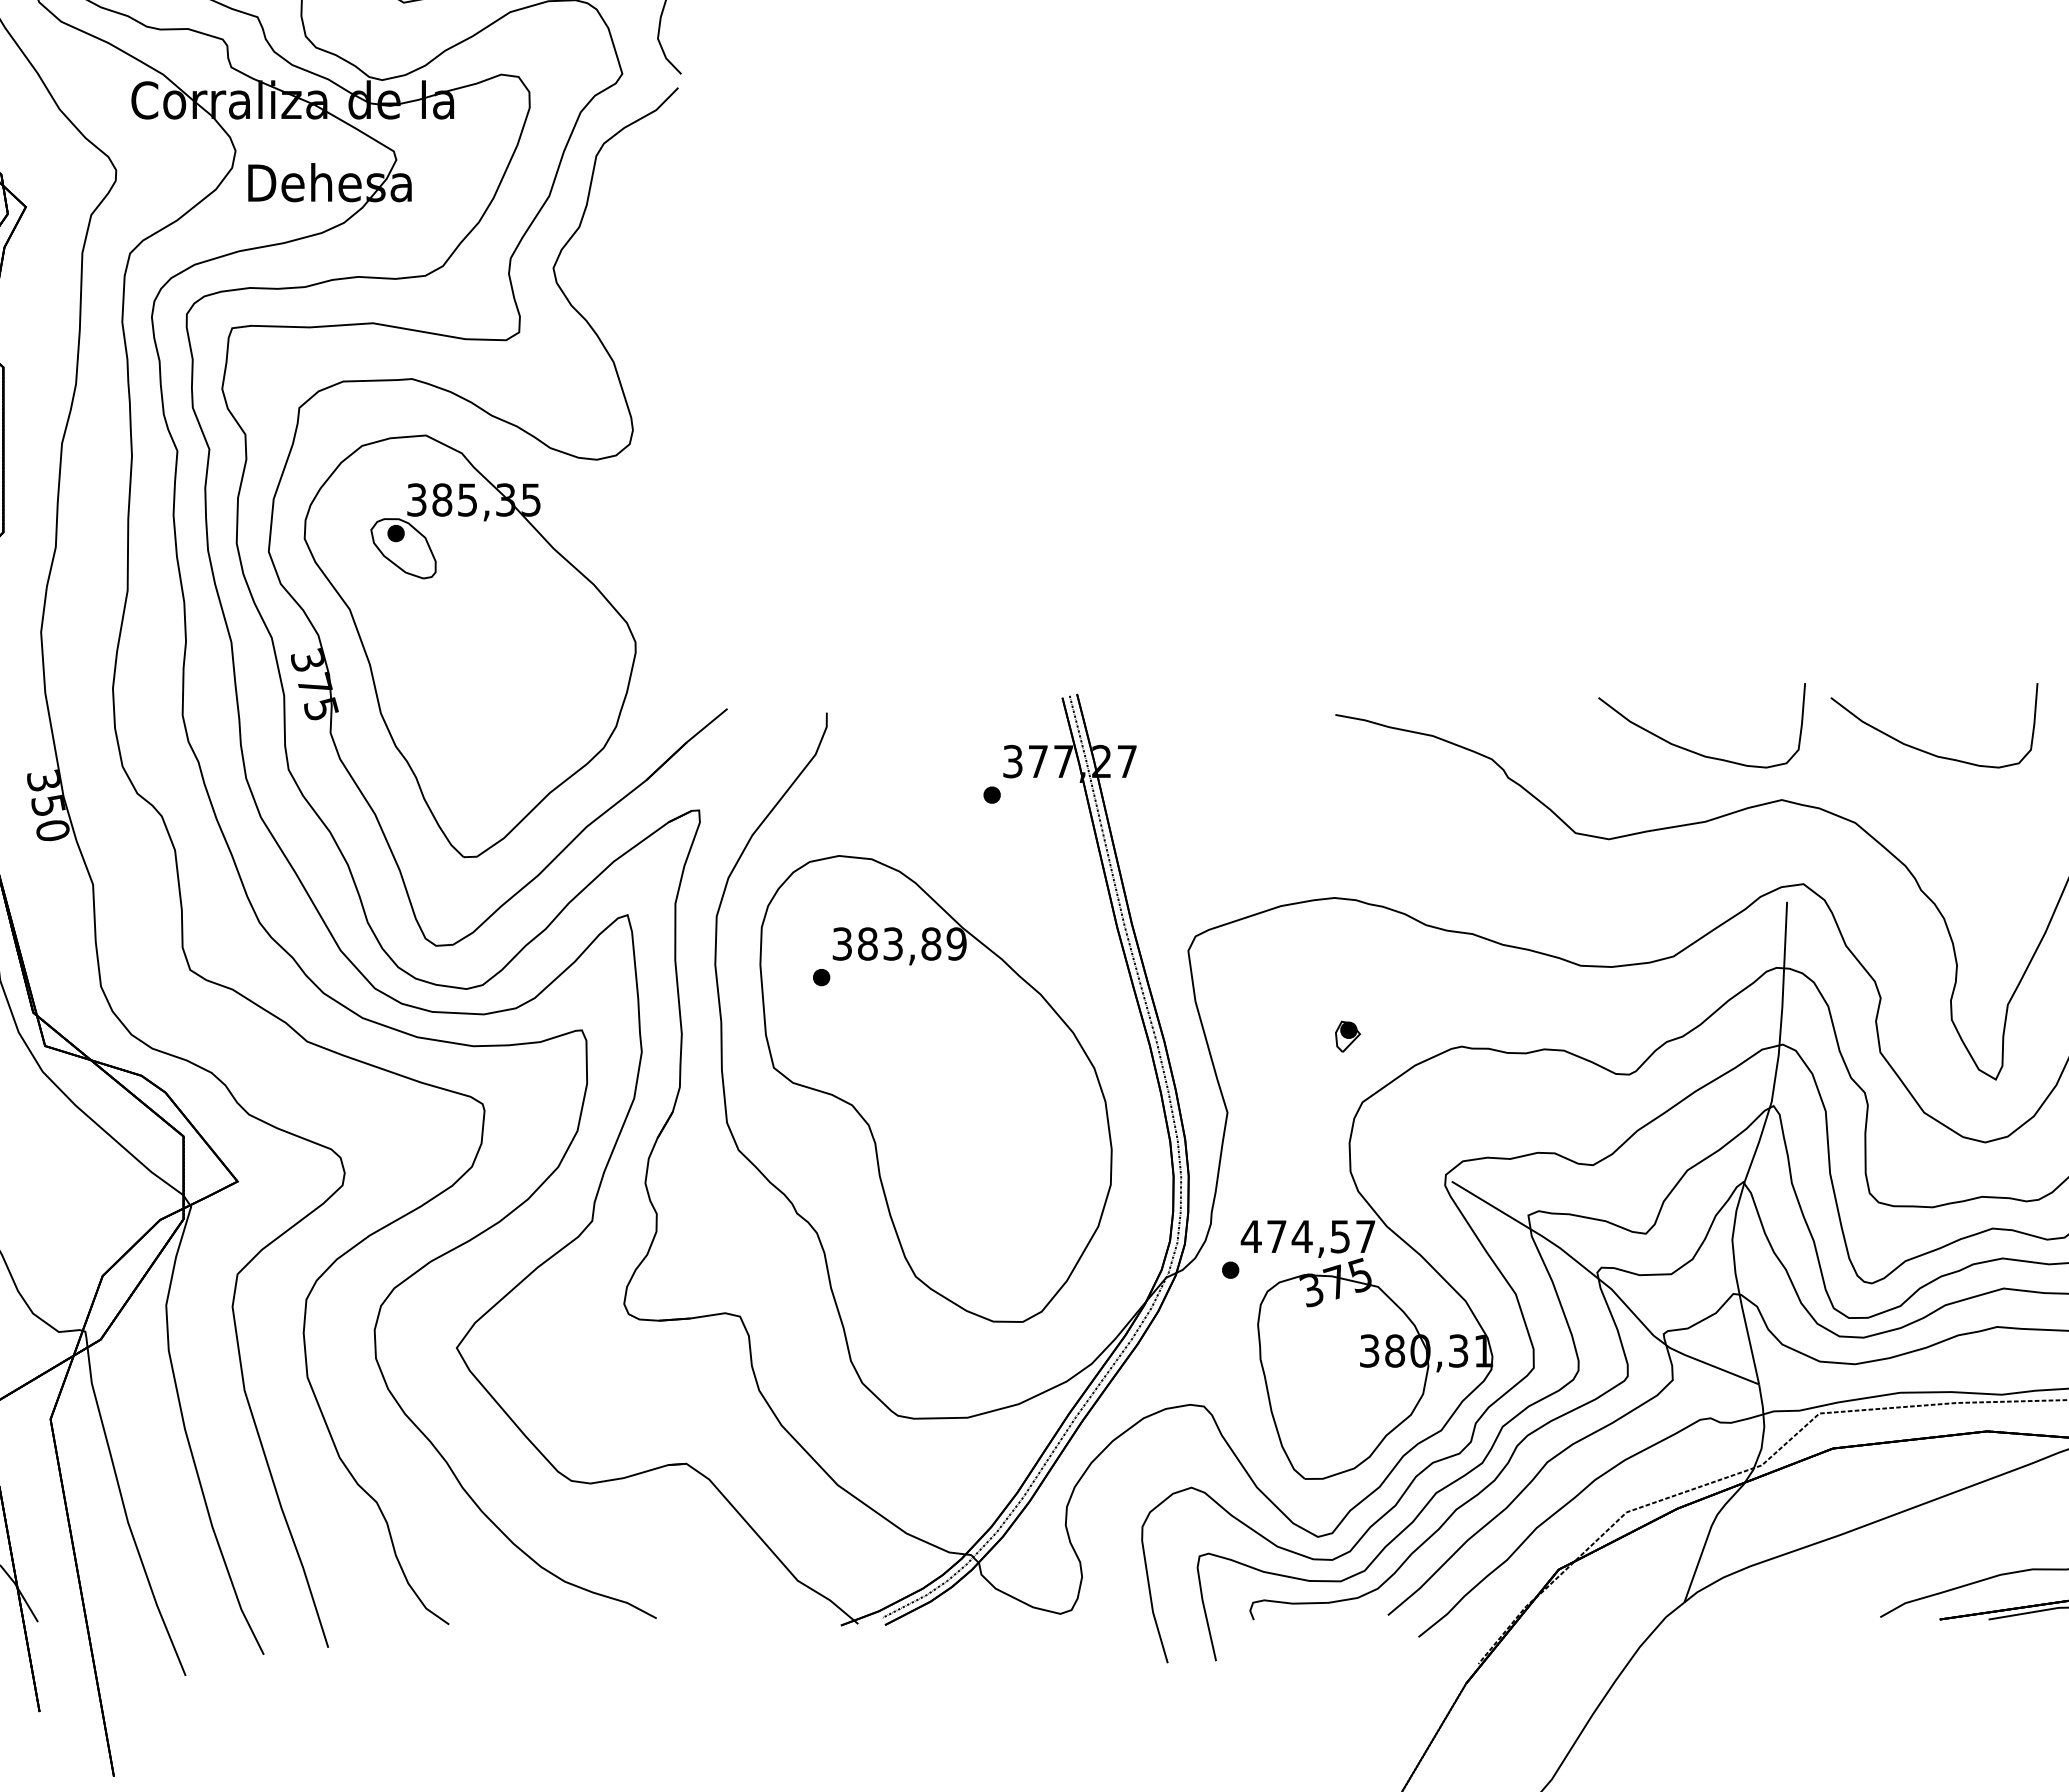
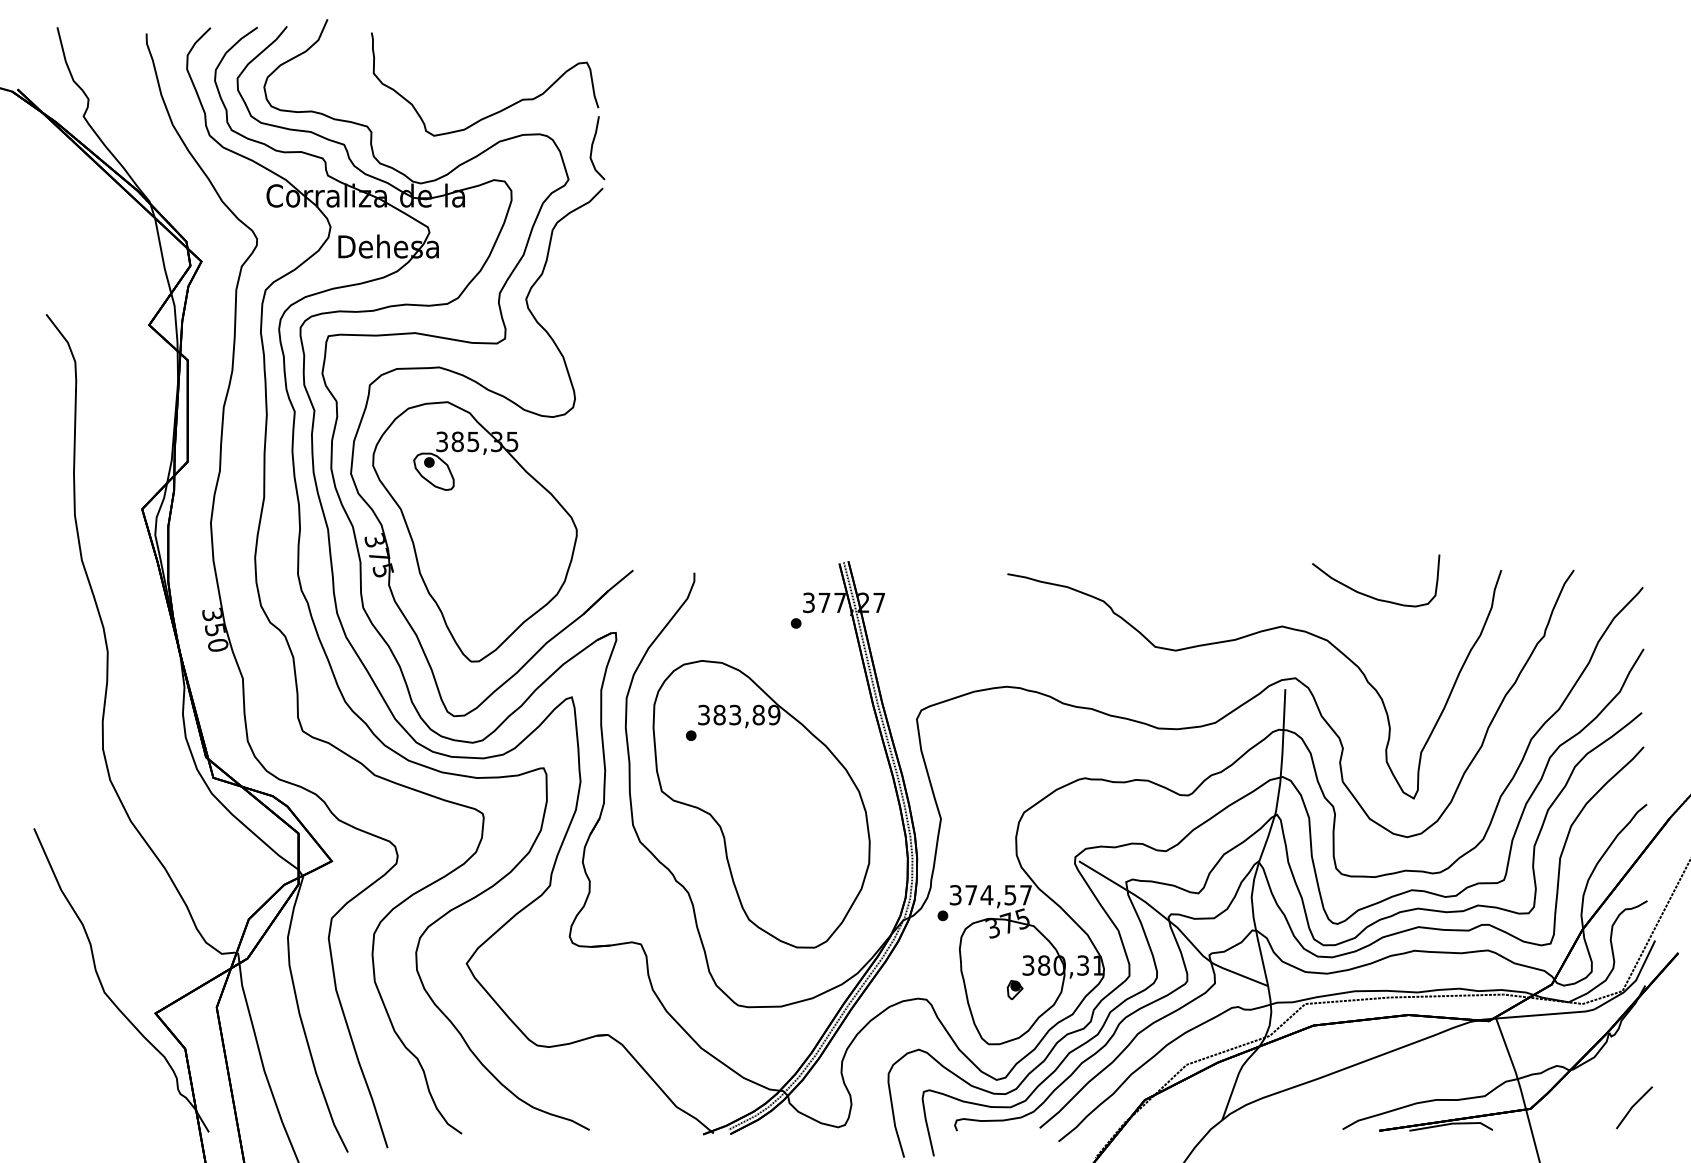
part: (1696, 751) -> (1229, 596), removed
part: (1346, 1035) -> (1014, 989), moved
text: (1251, 1237) -> (955, 895), 474,57 -> 374,57

